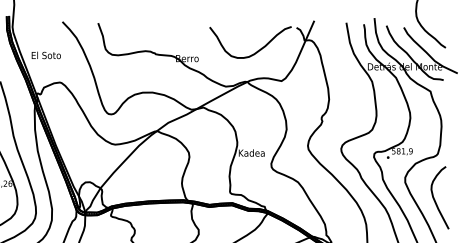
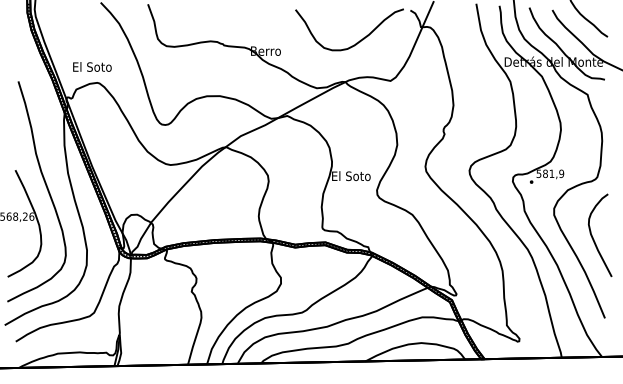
text: (46, 55) -> (92, 66), moved
text: (252, 153) -> (351, 176), Kadea -> El Soto

